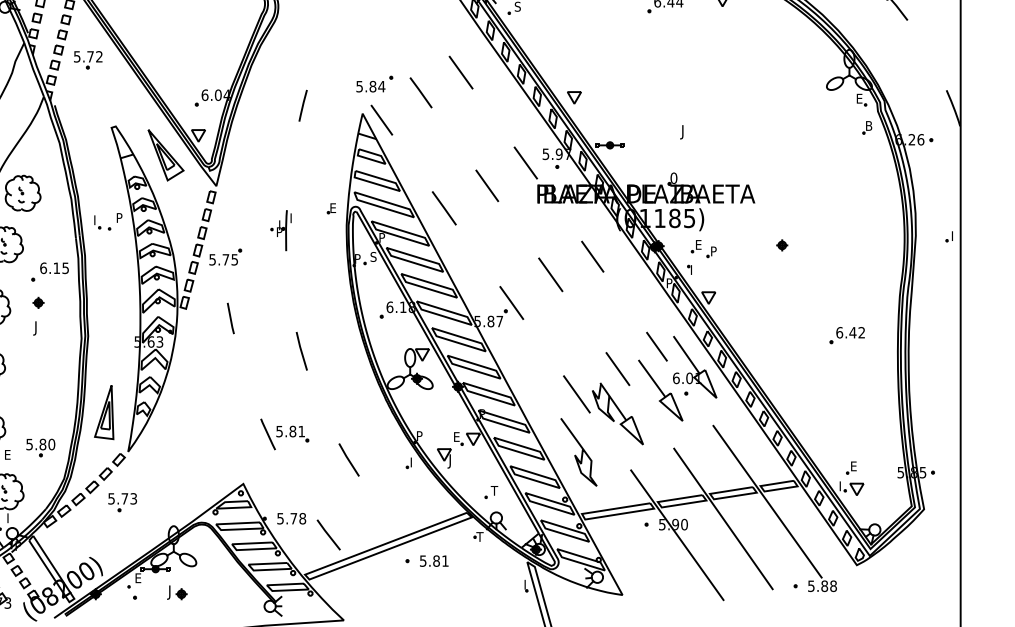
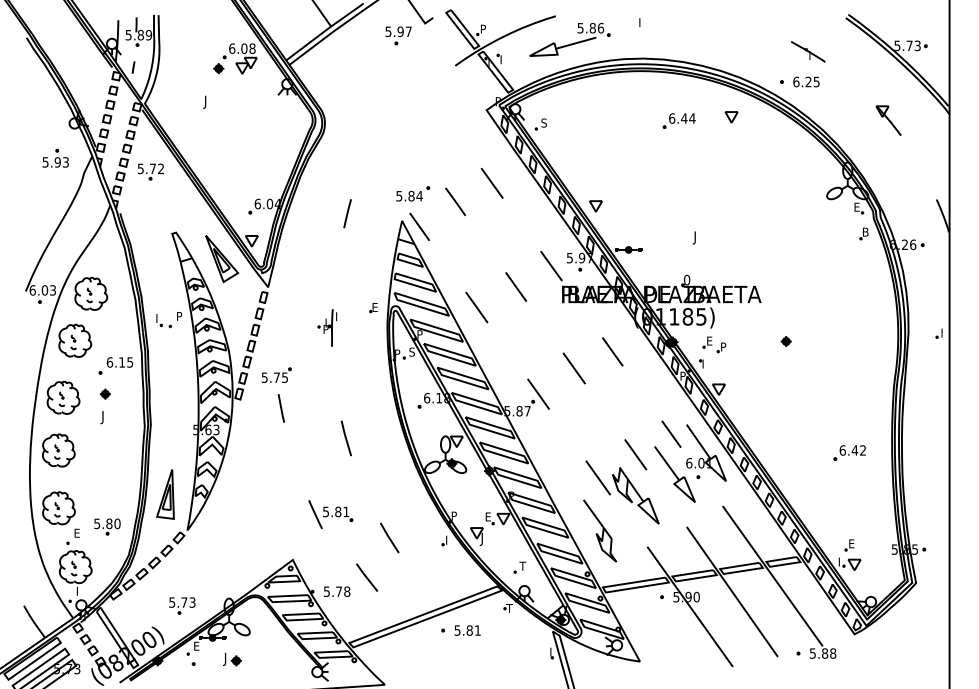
part: (225, 256) -> (276, 374), moved
part: (846, 334) -> (849, 452), moved
part: (122, 502) -> (182, 605), moved
line: (329, 534) -> (367, 577), moved

